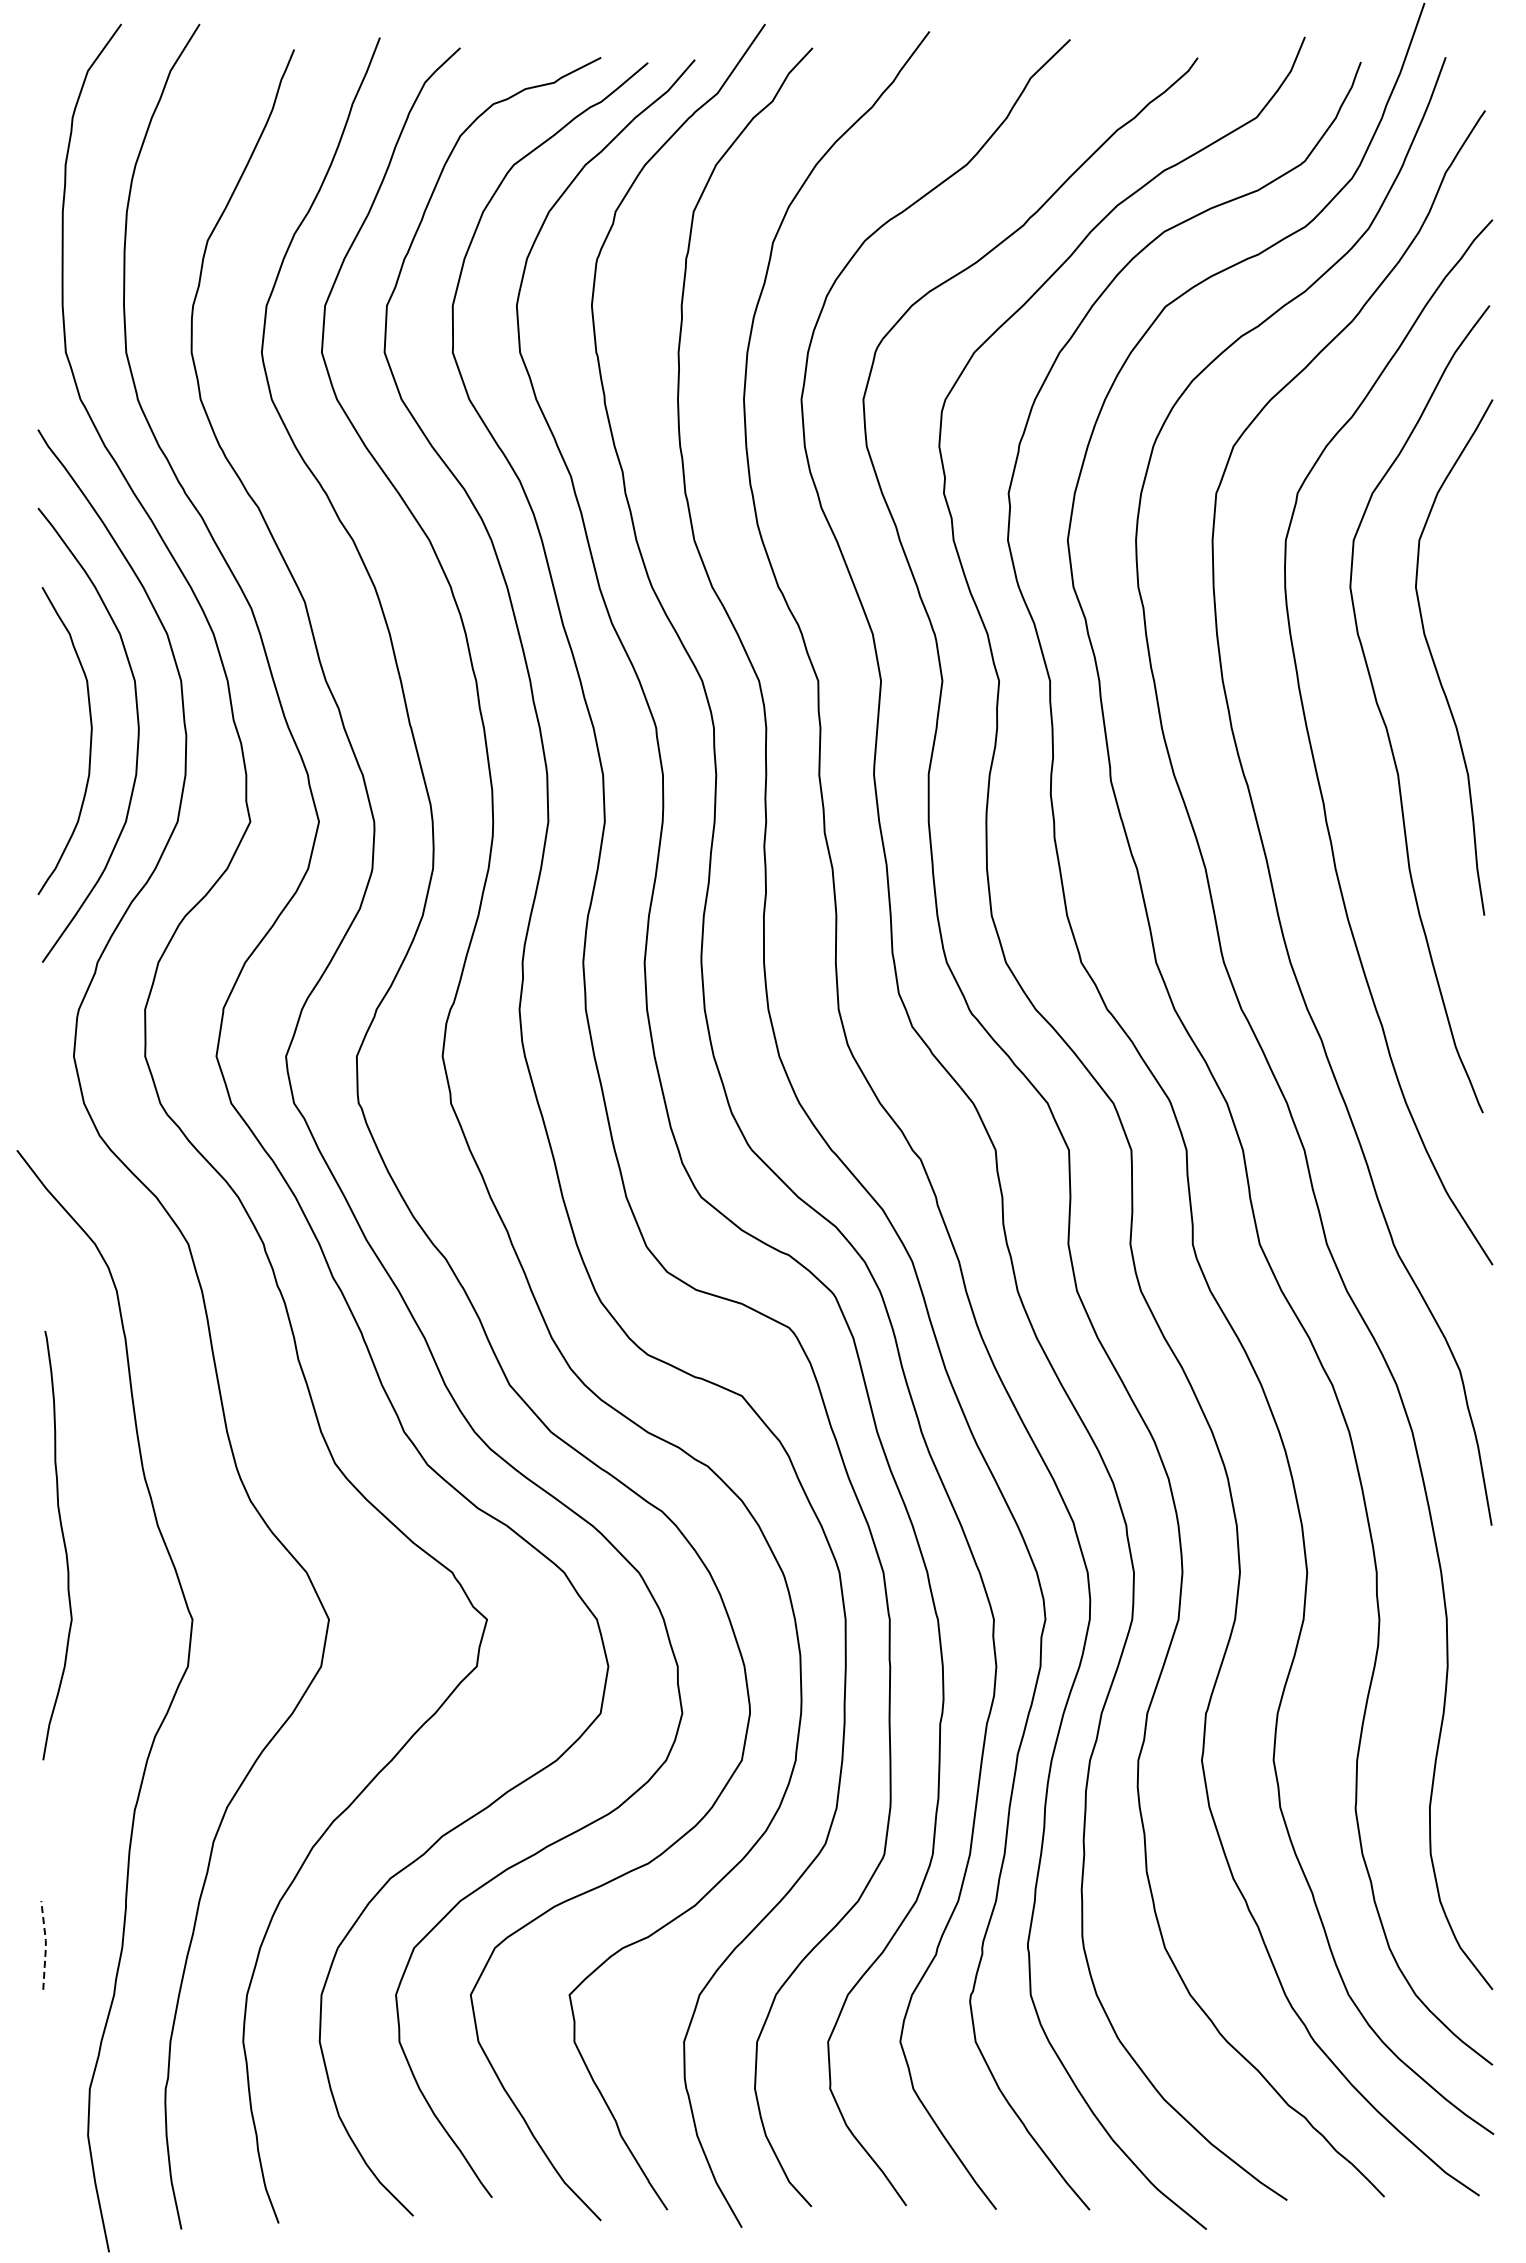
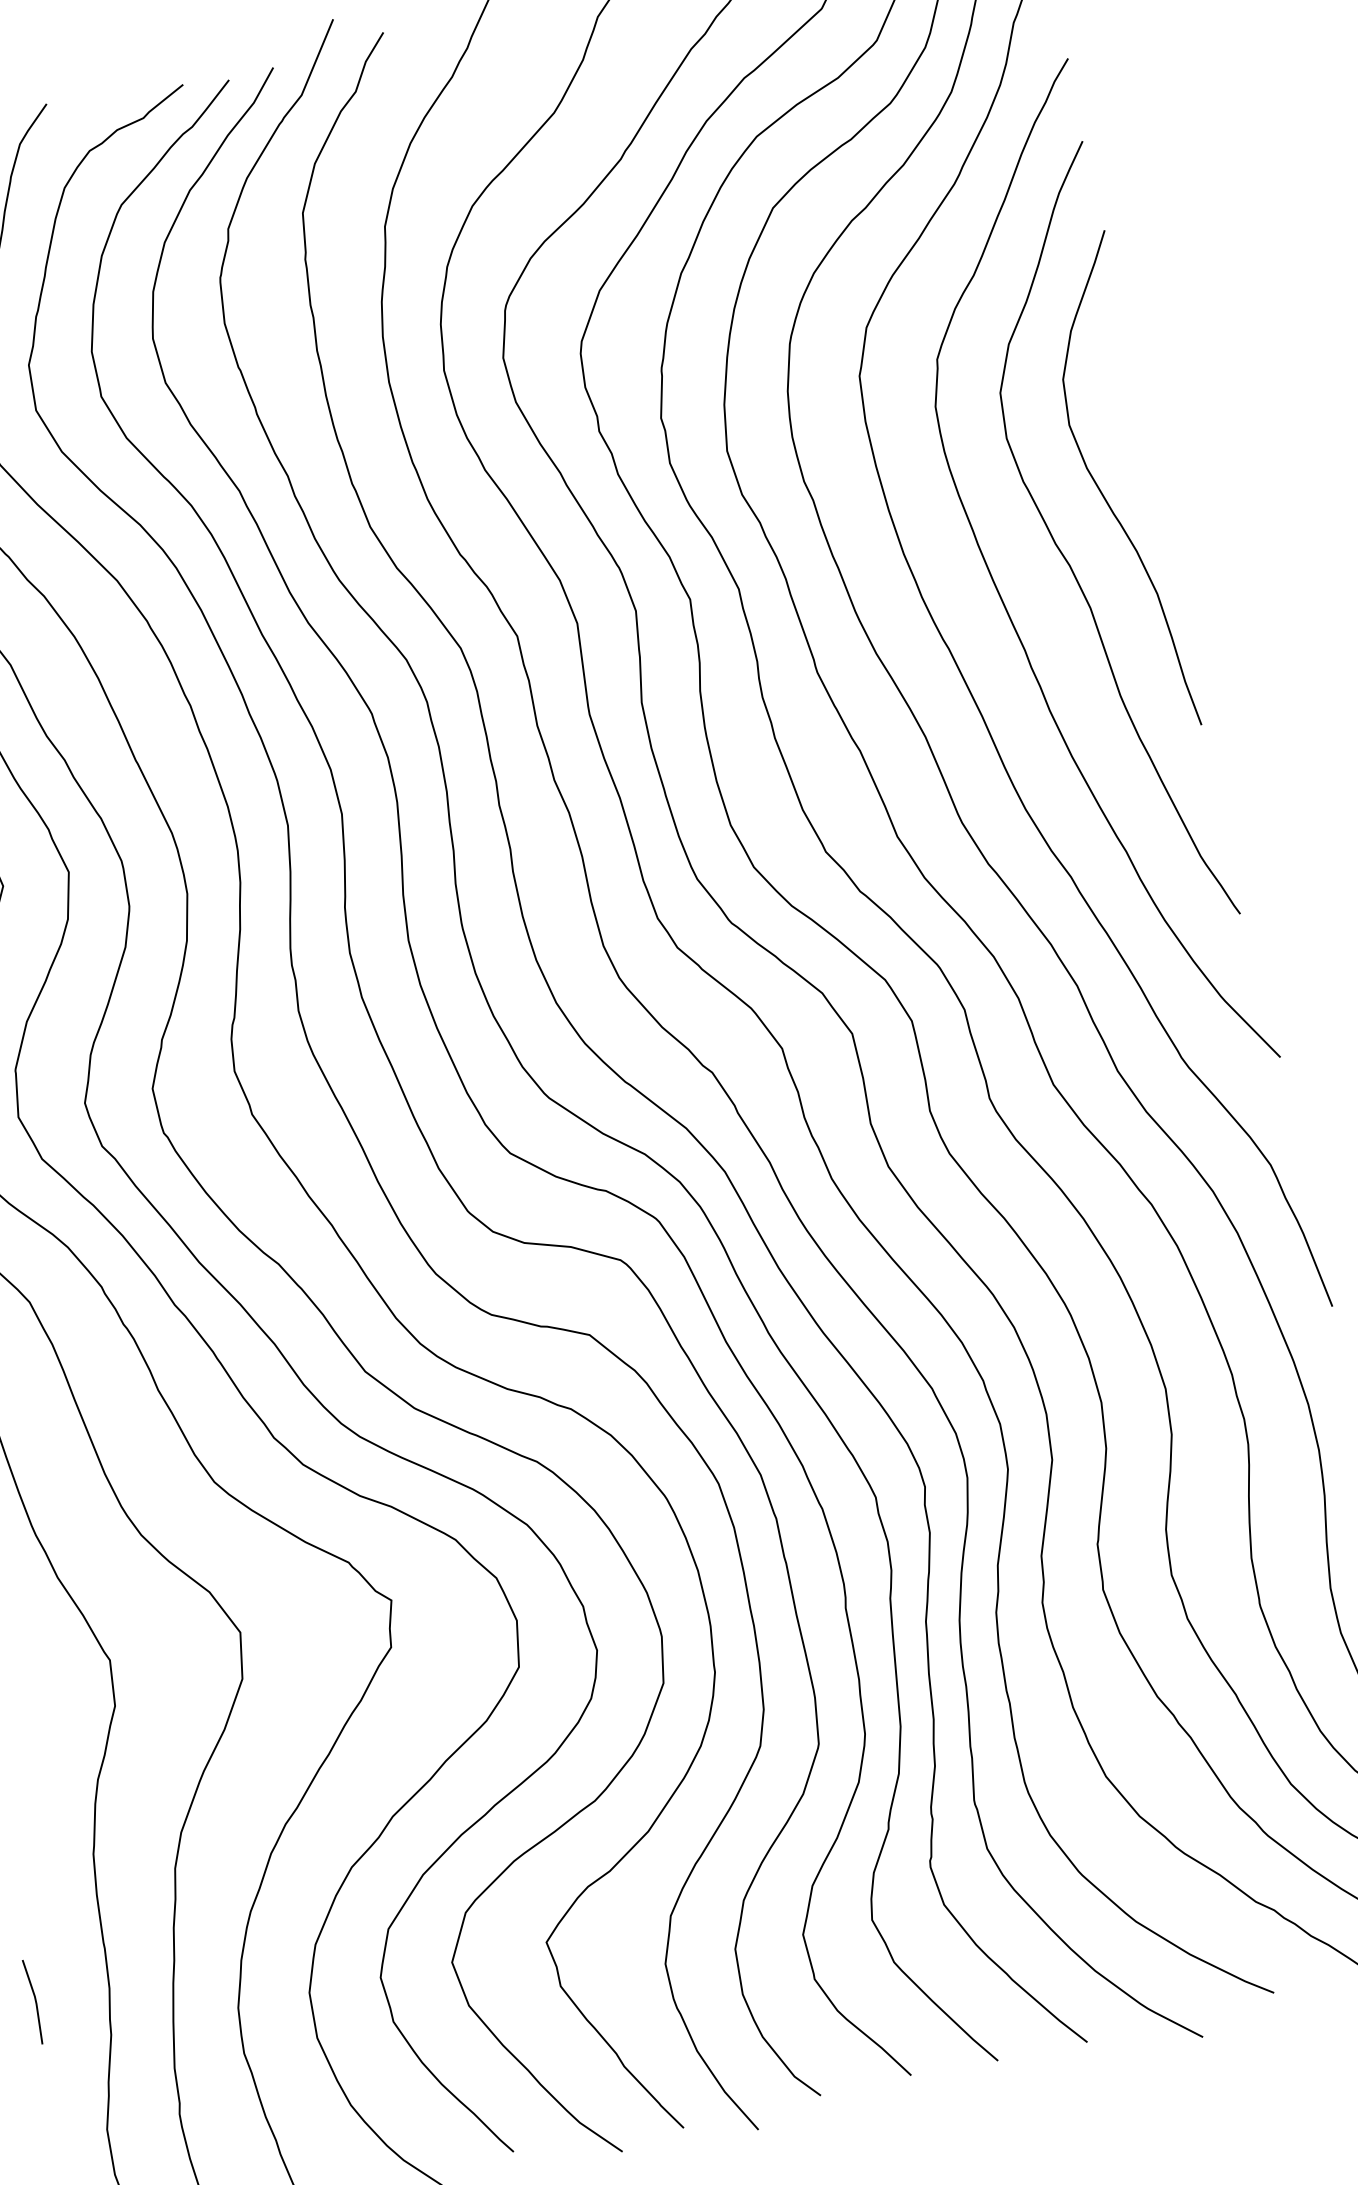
line: (45, 1945) -> (35, 2001), dashed -> solid

